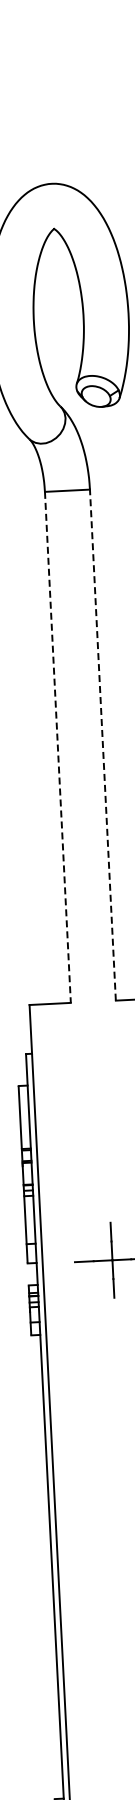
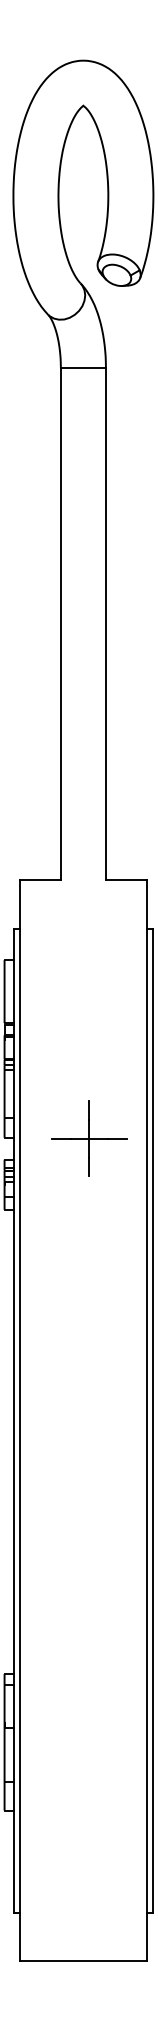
line: (102, 744) -> (105, 623), dashed -> solid
line: (57, 747) -> (60, 623), dashed -> solid

